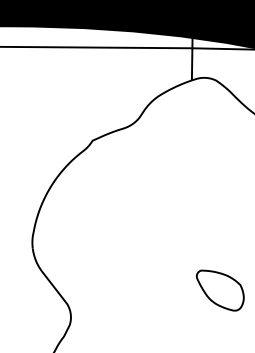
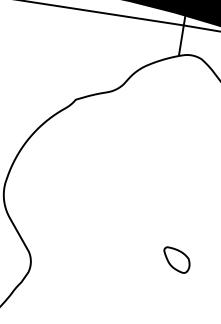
part: (219, 290) -> (175, 260), size x0.6

